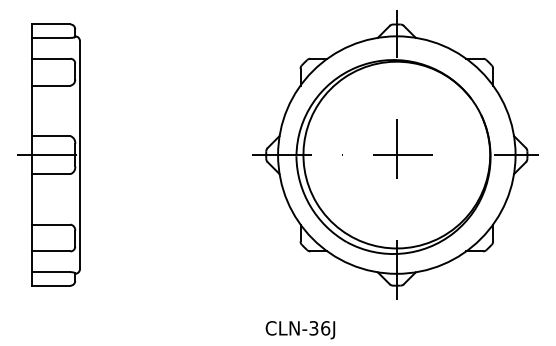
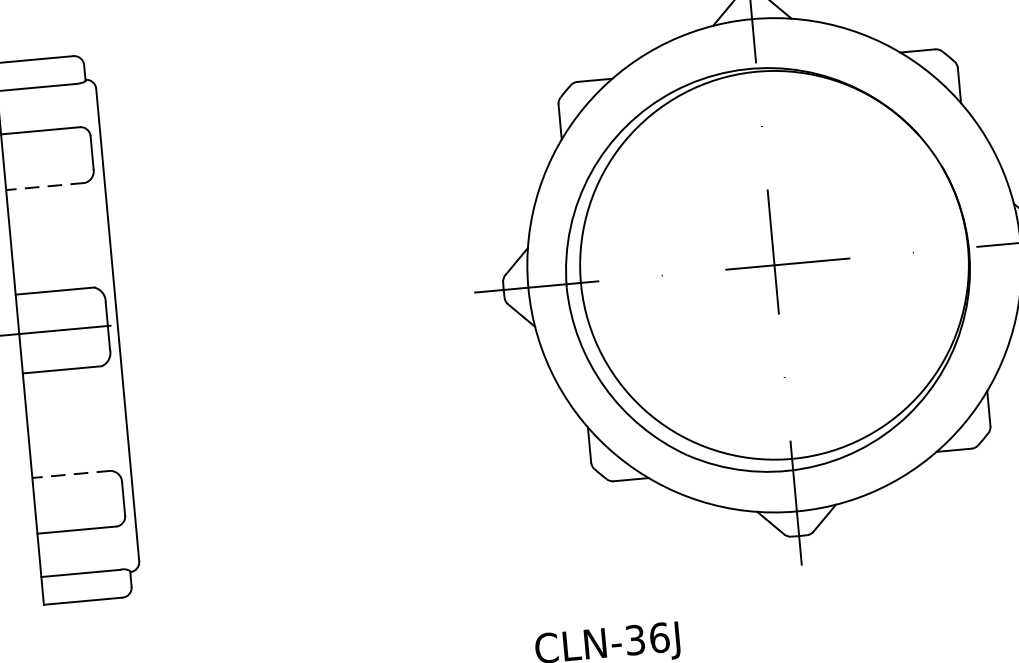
line: (51, 85) -> (45, 186), solid -> dashed
line: (51, 224) -> (71, 474), solid -> dashed

